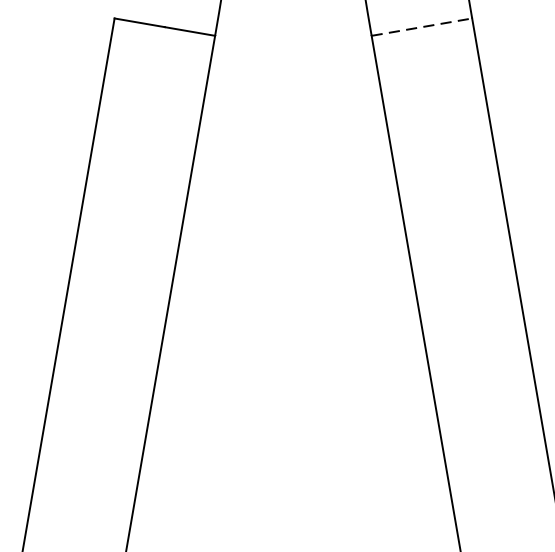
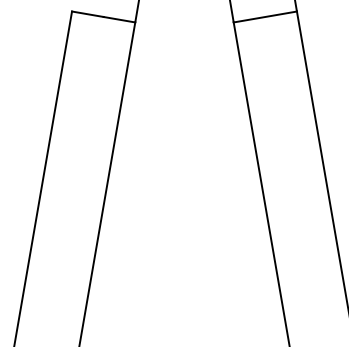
line: (422, 26) -> (265, 16), dashed -> solid

